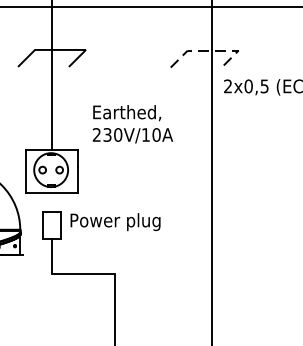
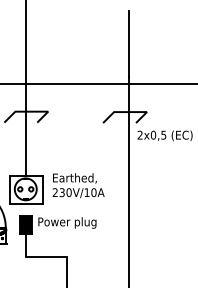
line: (214, 51) -> (131, 112), dashed -> solid
text: (132, 123) -> (78, 185), moved
fill: (52, 224) -> (26, 224), added

